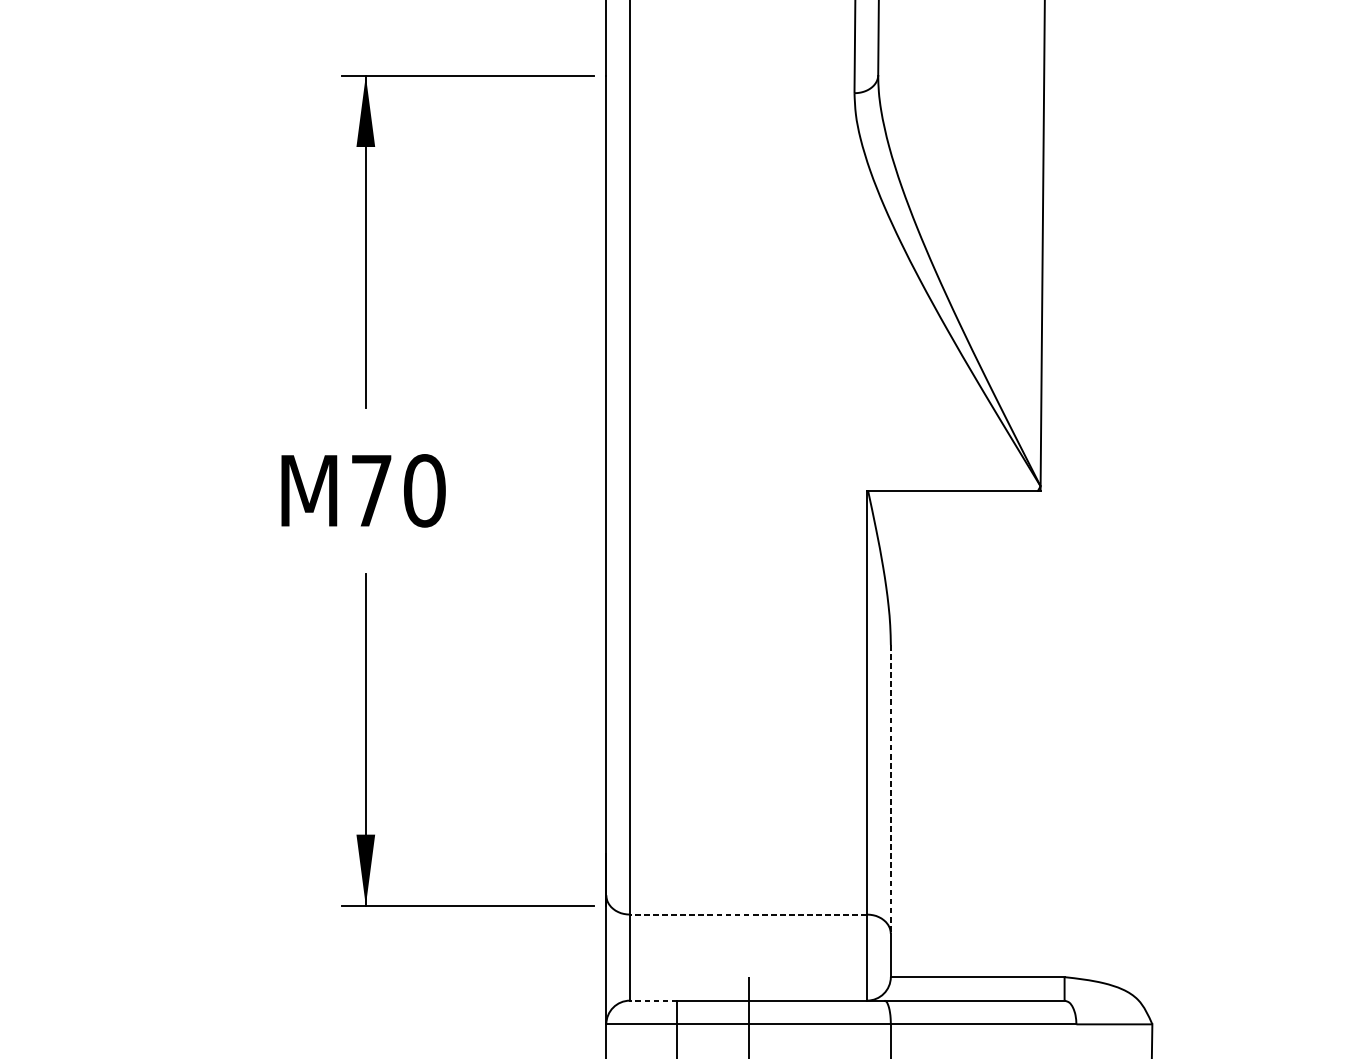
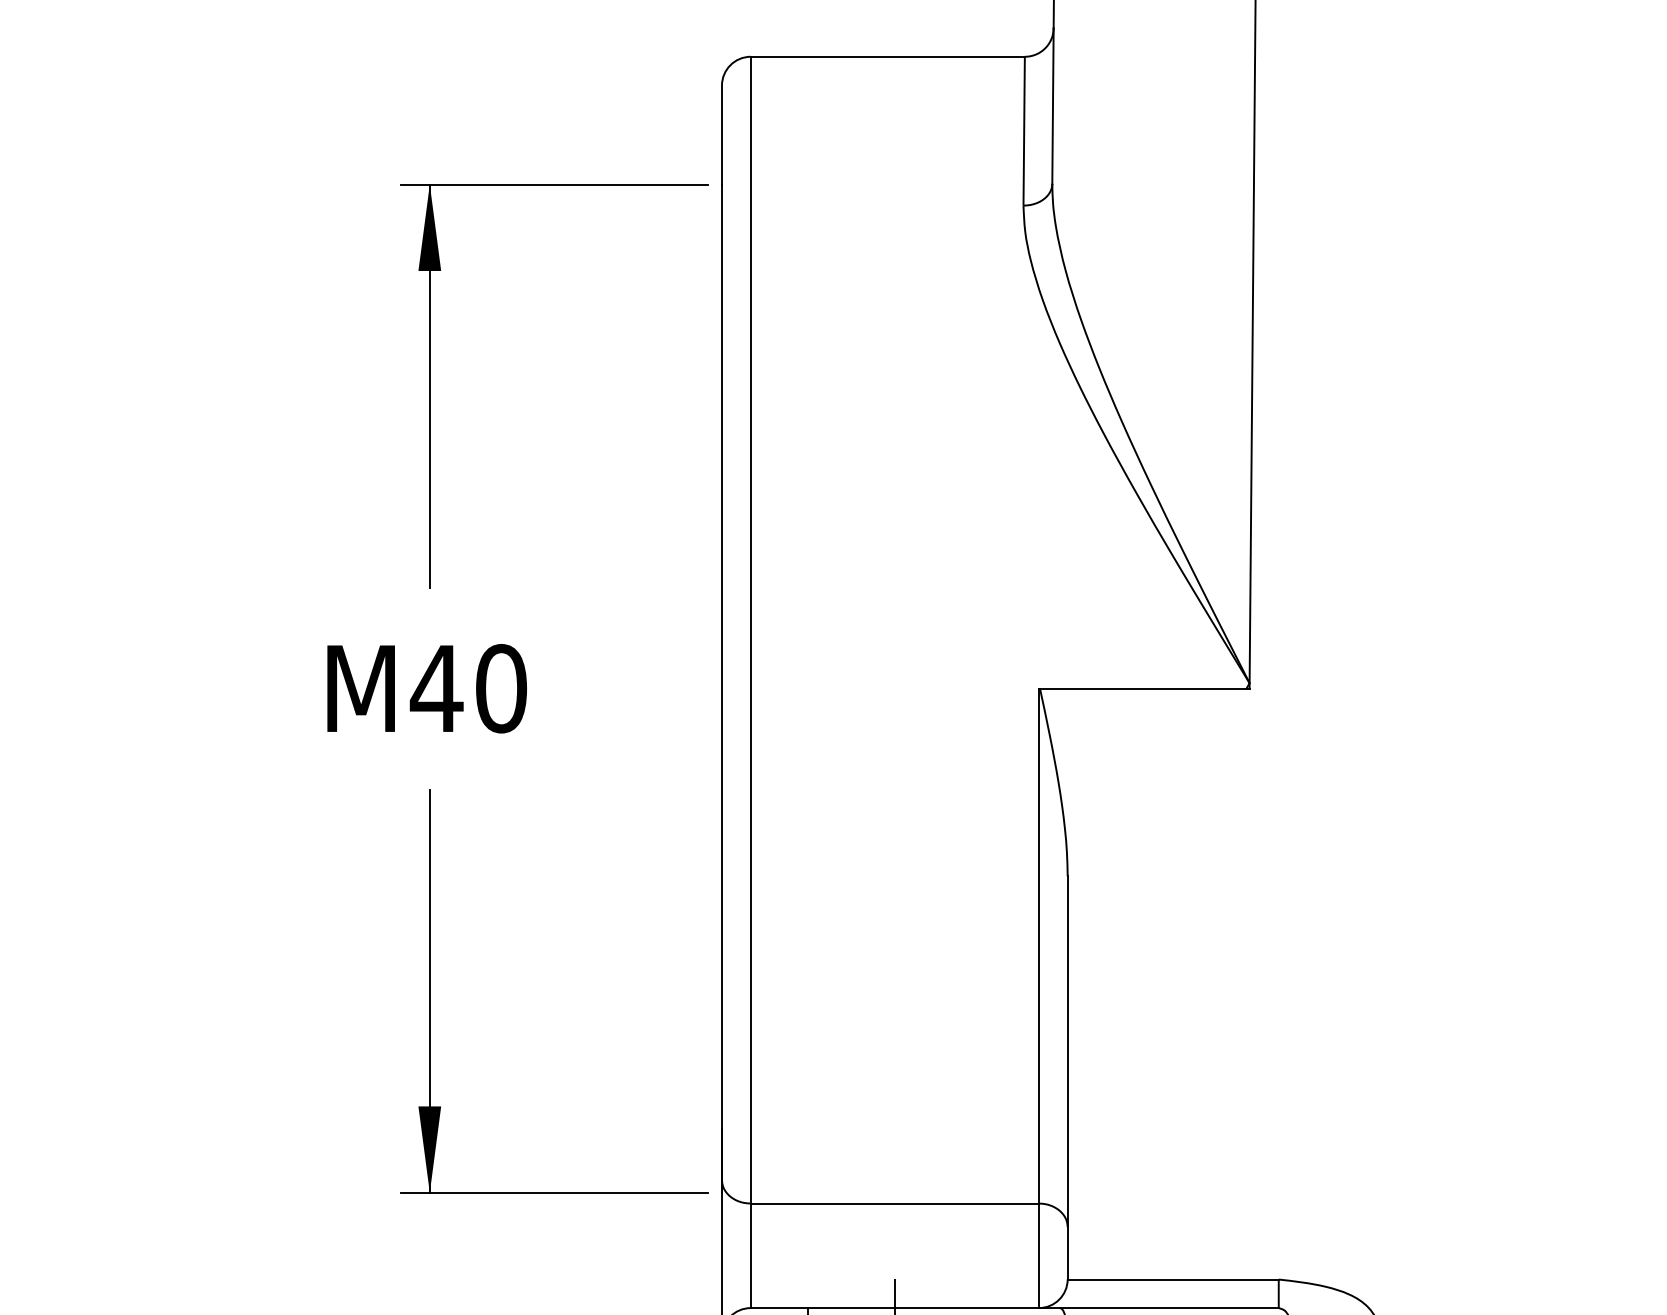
text: (371, 490) -> (436, 688), M70 -> M40
line: (890, 790) -> (1067, 1052), dashed -> solid
line: (748, 914) -> (894, 1203), dashed -> solid
line: (653, 1000) -> (779, 1308), dashed -> solid

